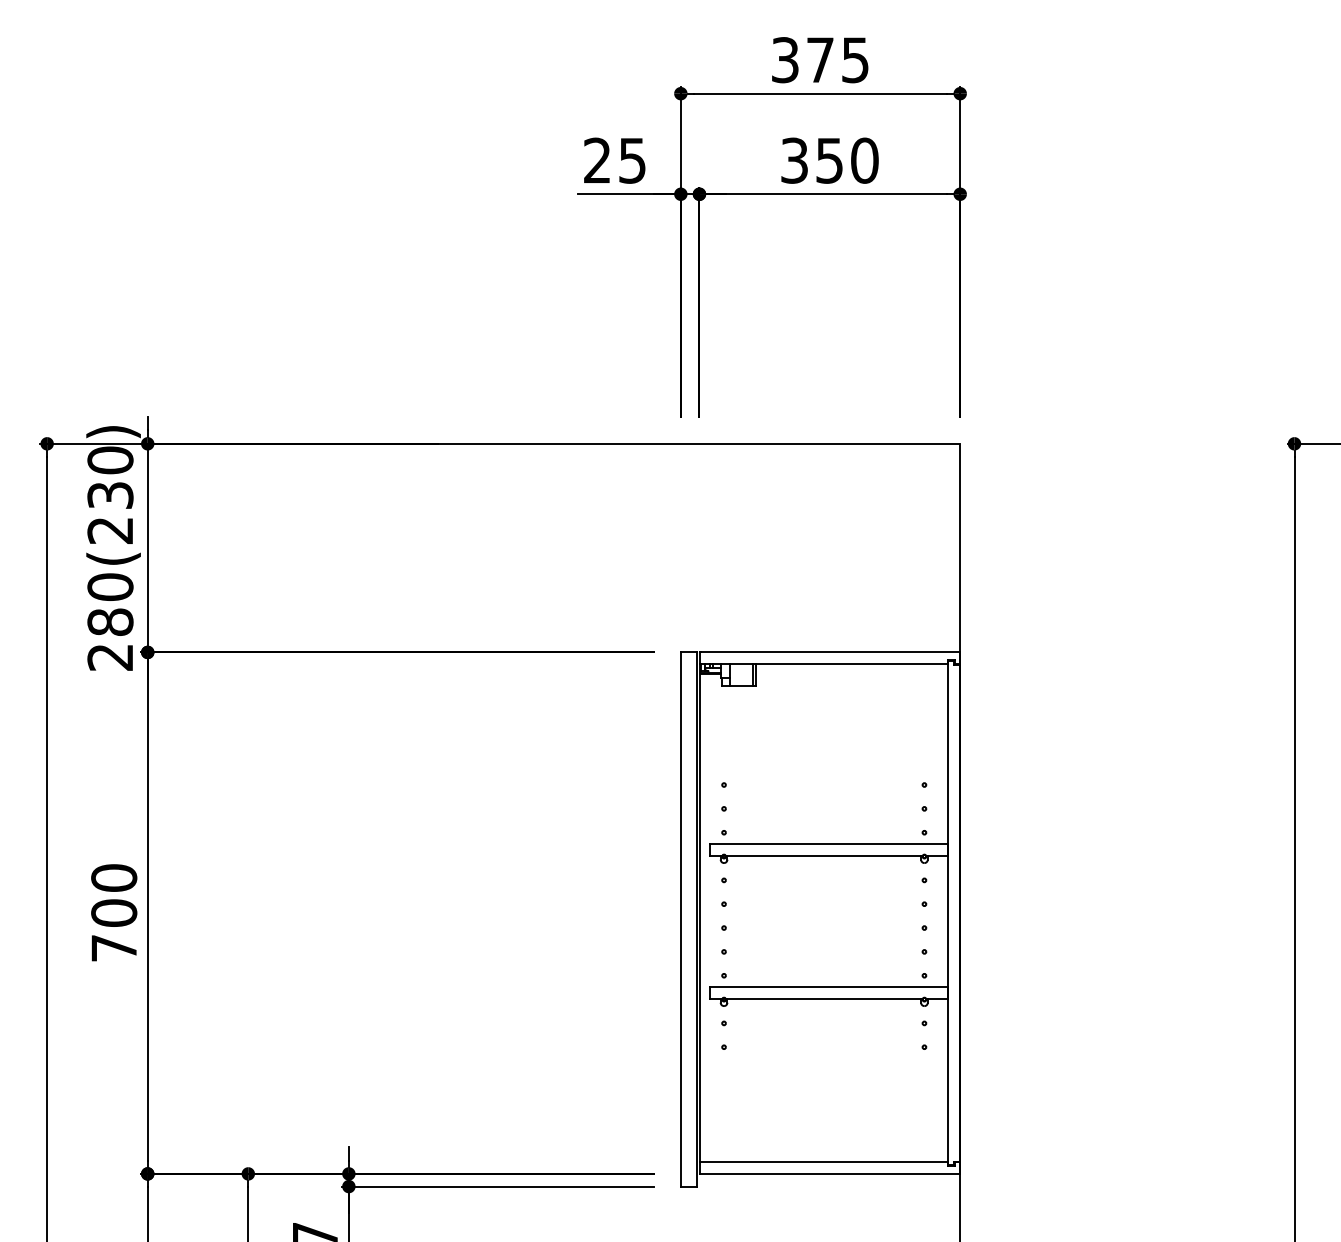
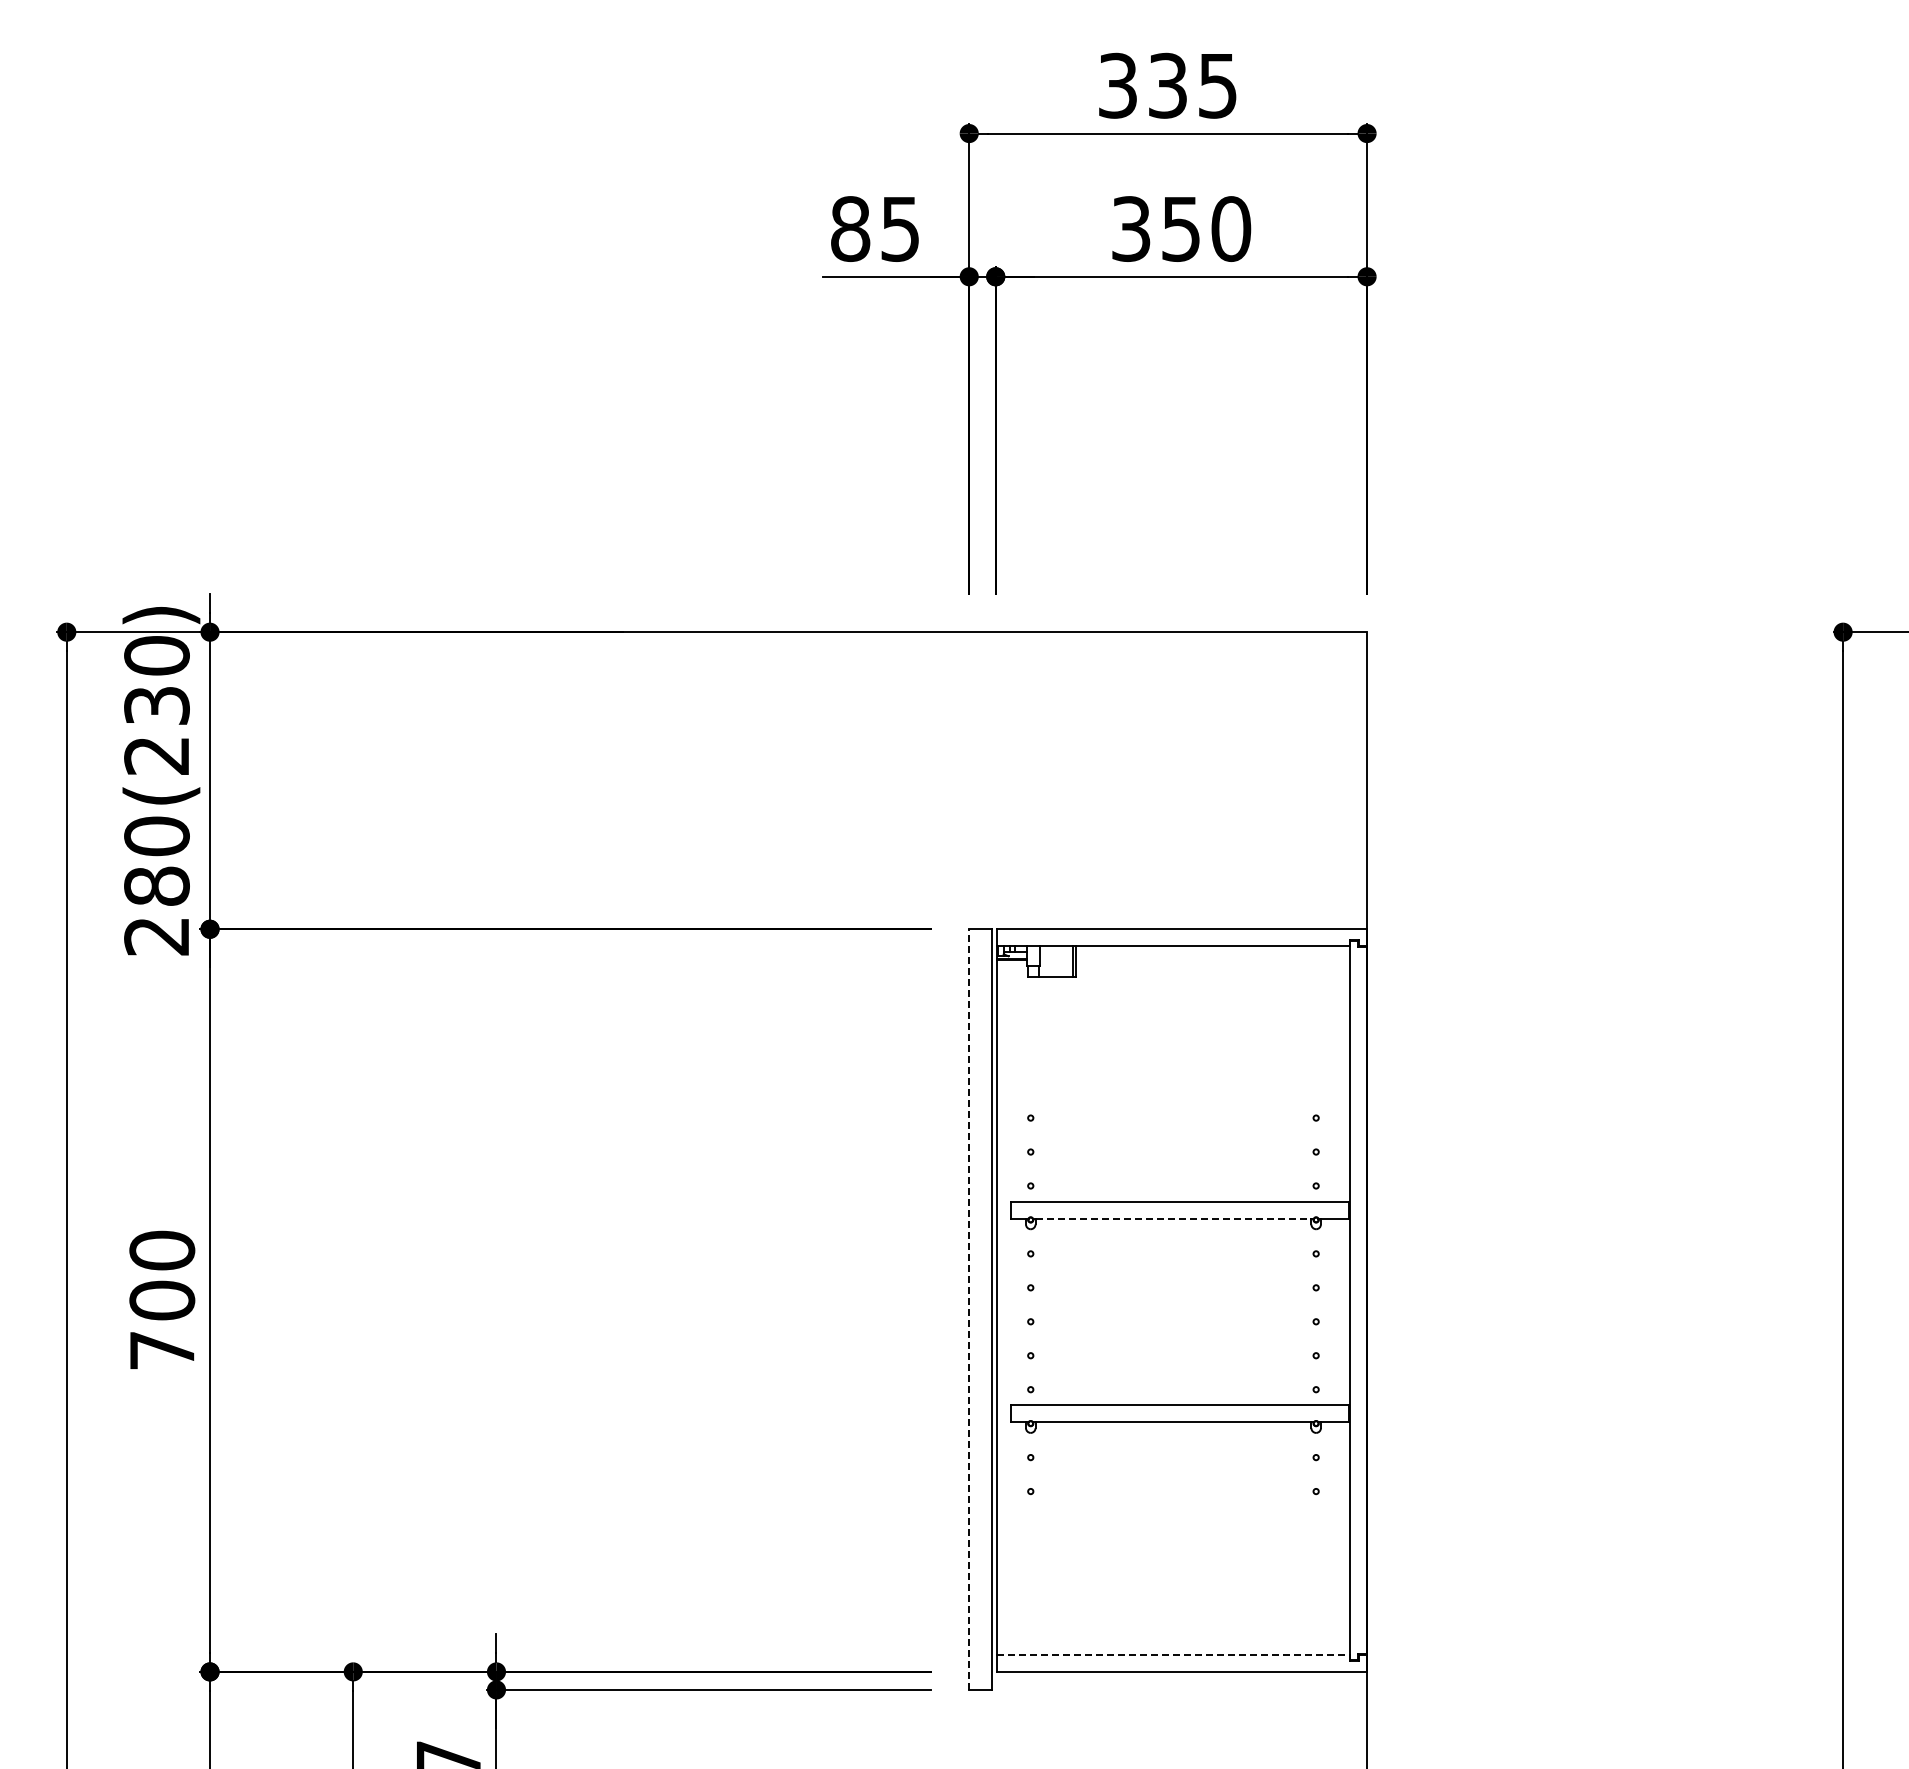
text: (820, 59) -> (1167, 85), 375 -> 335
text: (597, 160) -> (850, 228), 25 -> 85
line: (824, 855) -> (1173, 1218), solid -> dashed
line: (681, 919) -> (969, 1309), solid -> dashed
line: (824, 1161) -> (1173, 1654), solid -> dashed

